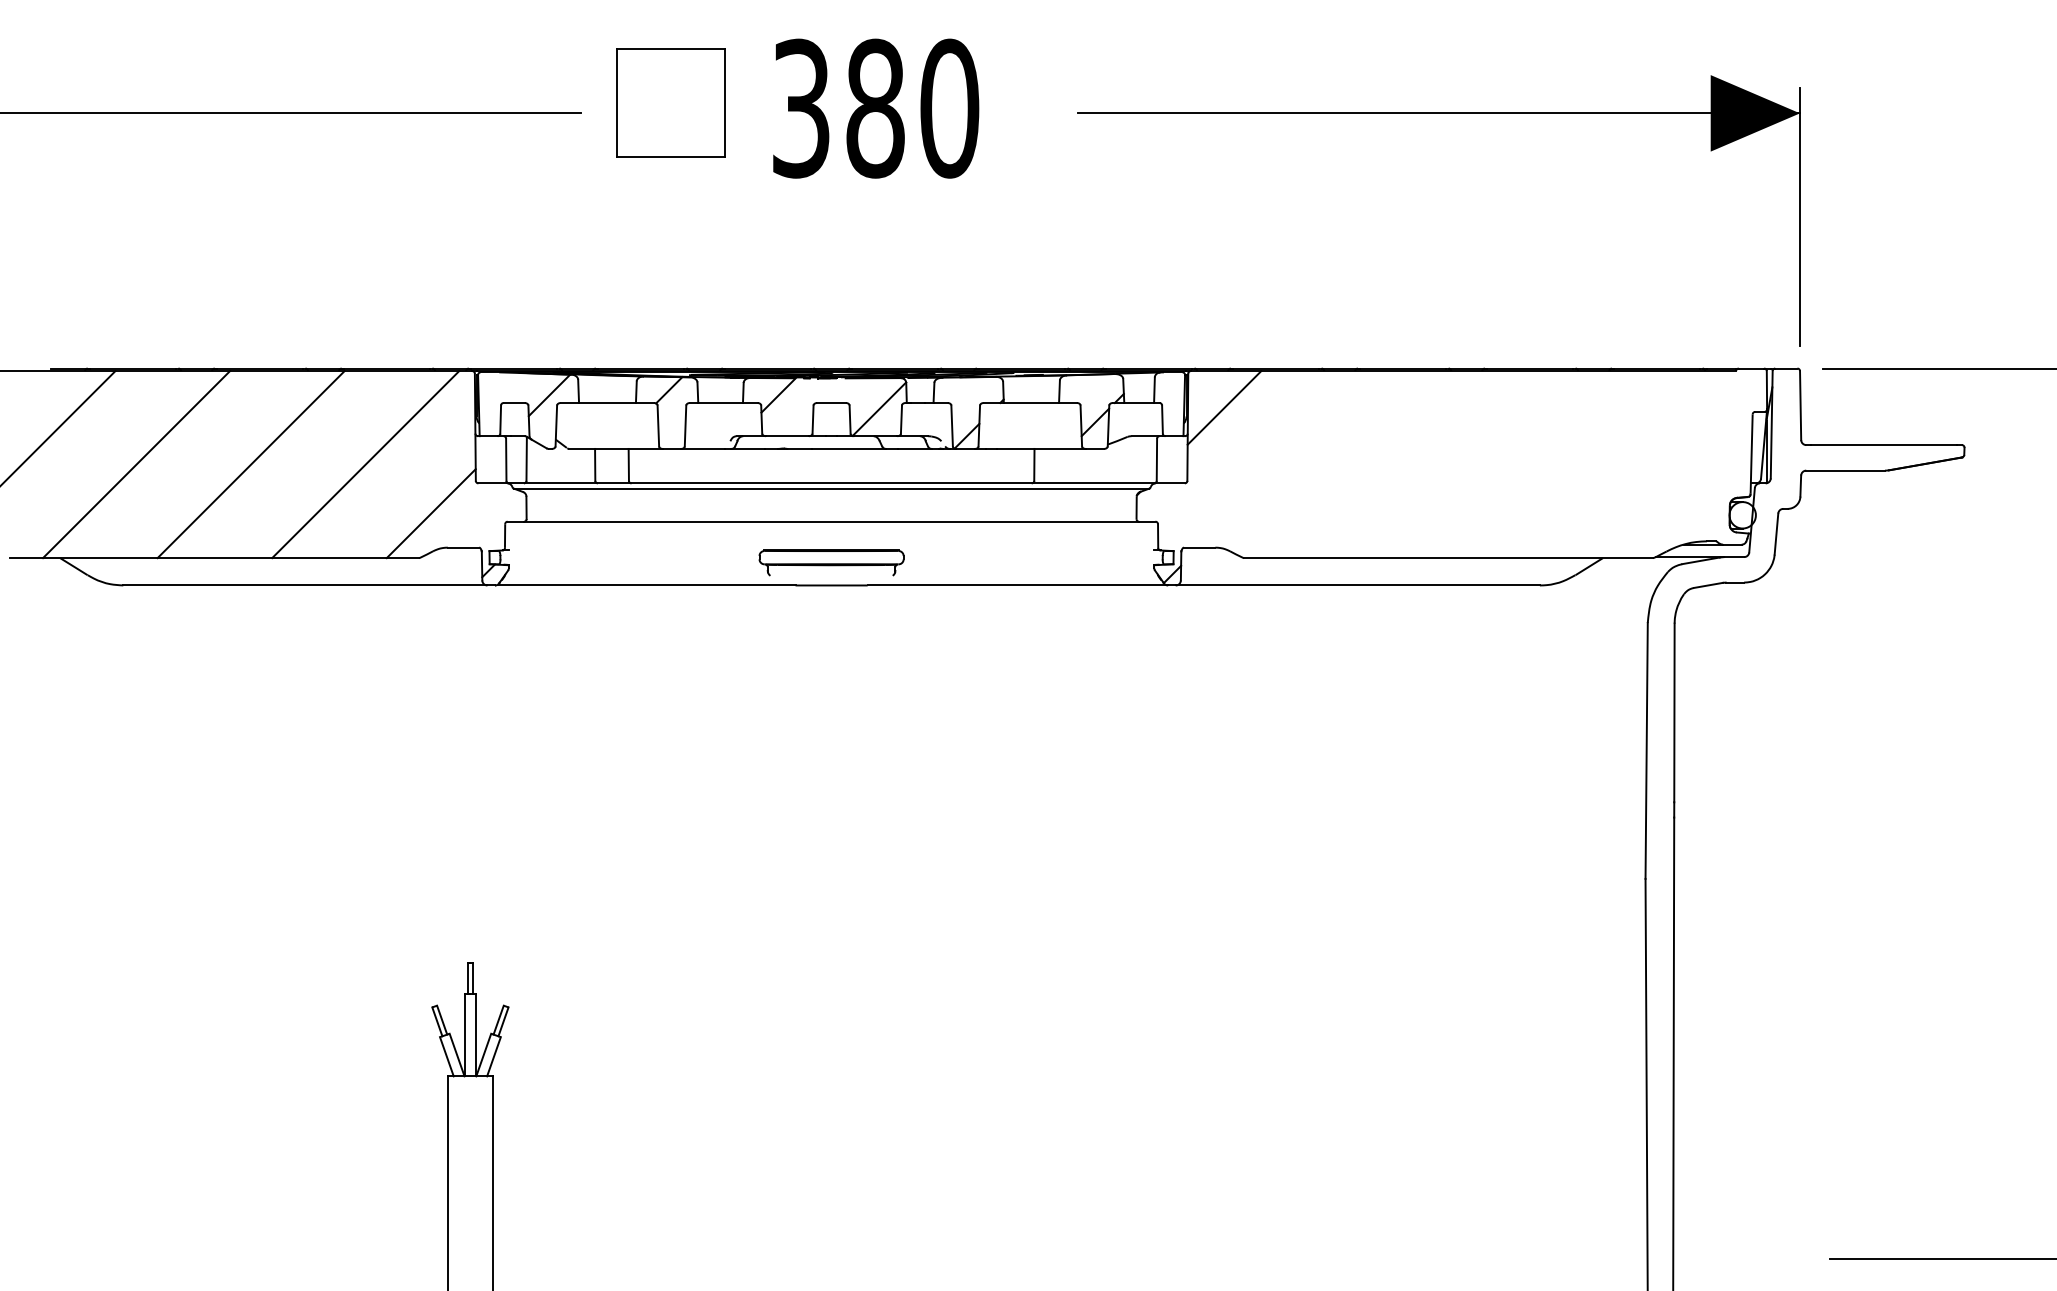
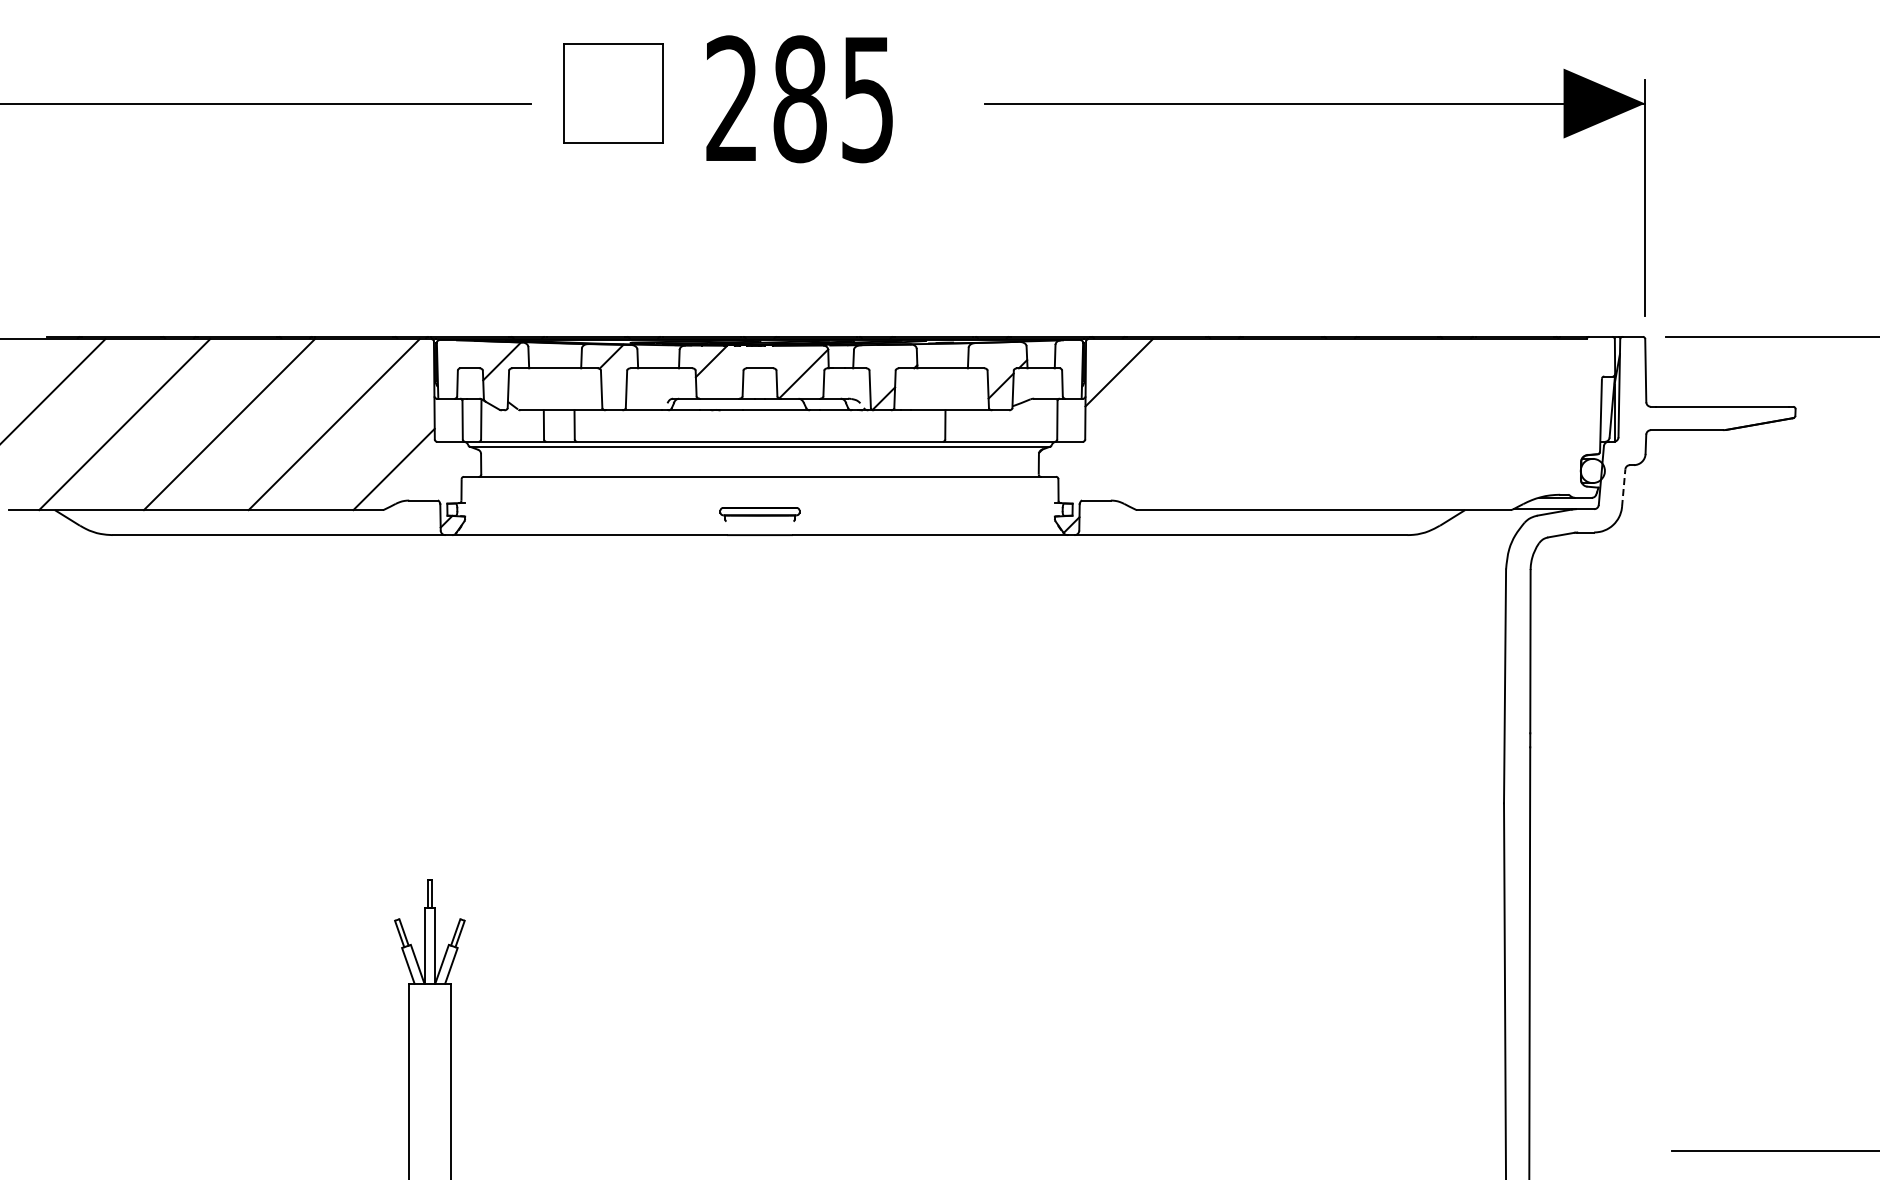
text: (875, 108) -> (800, 99), 380 -> 285
line: (1776, 534) -> (1623, 488), solid -> dashed
part: (831, 562) -> (759, 514), size x0.6

